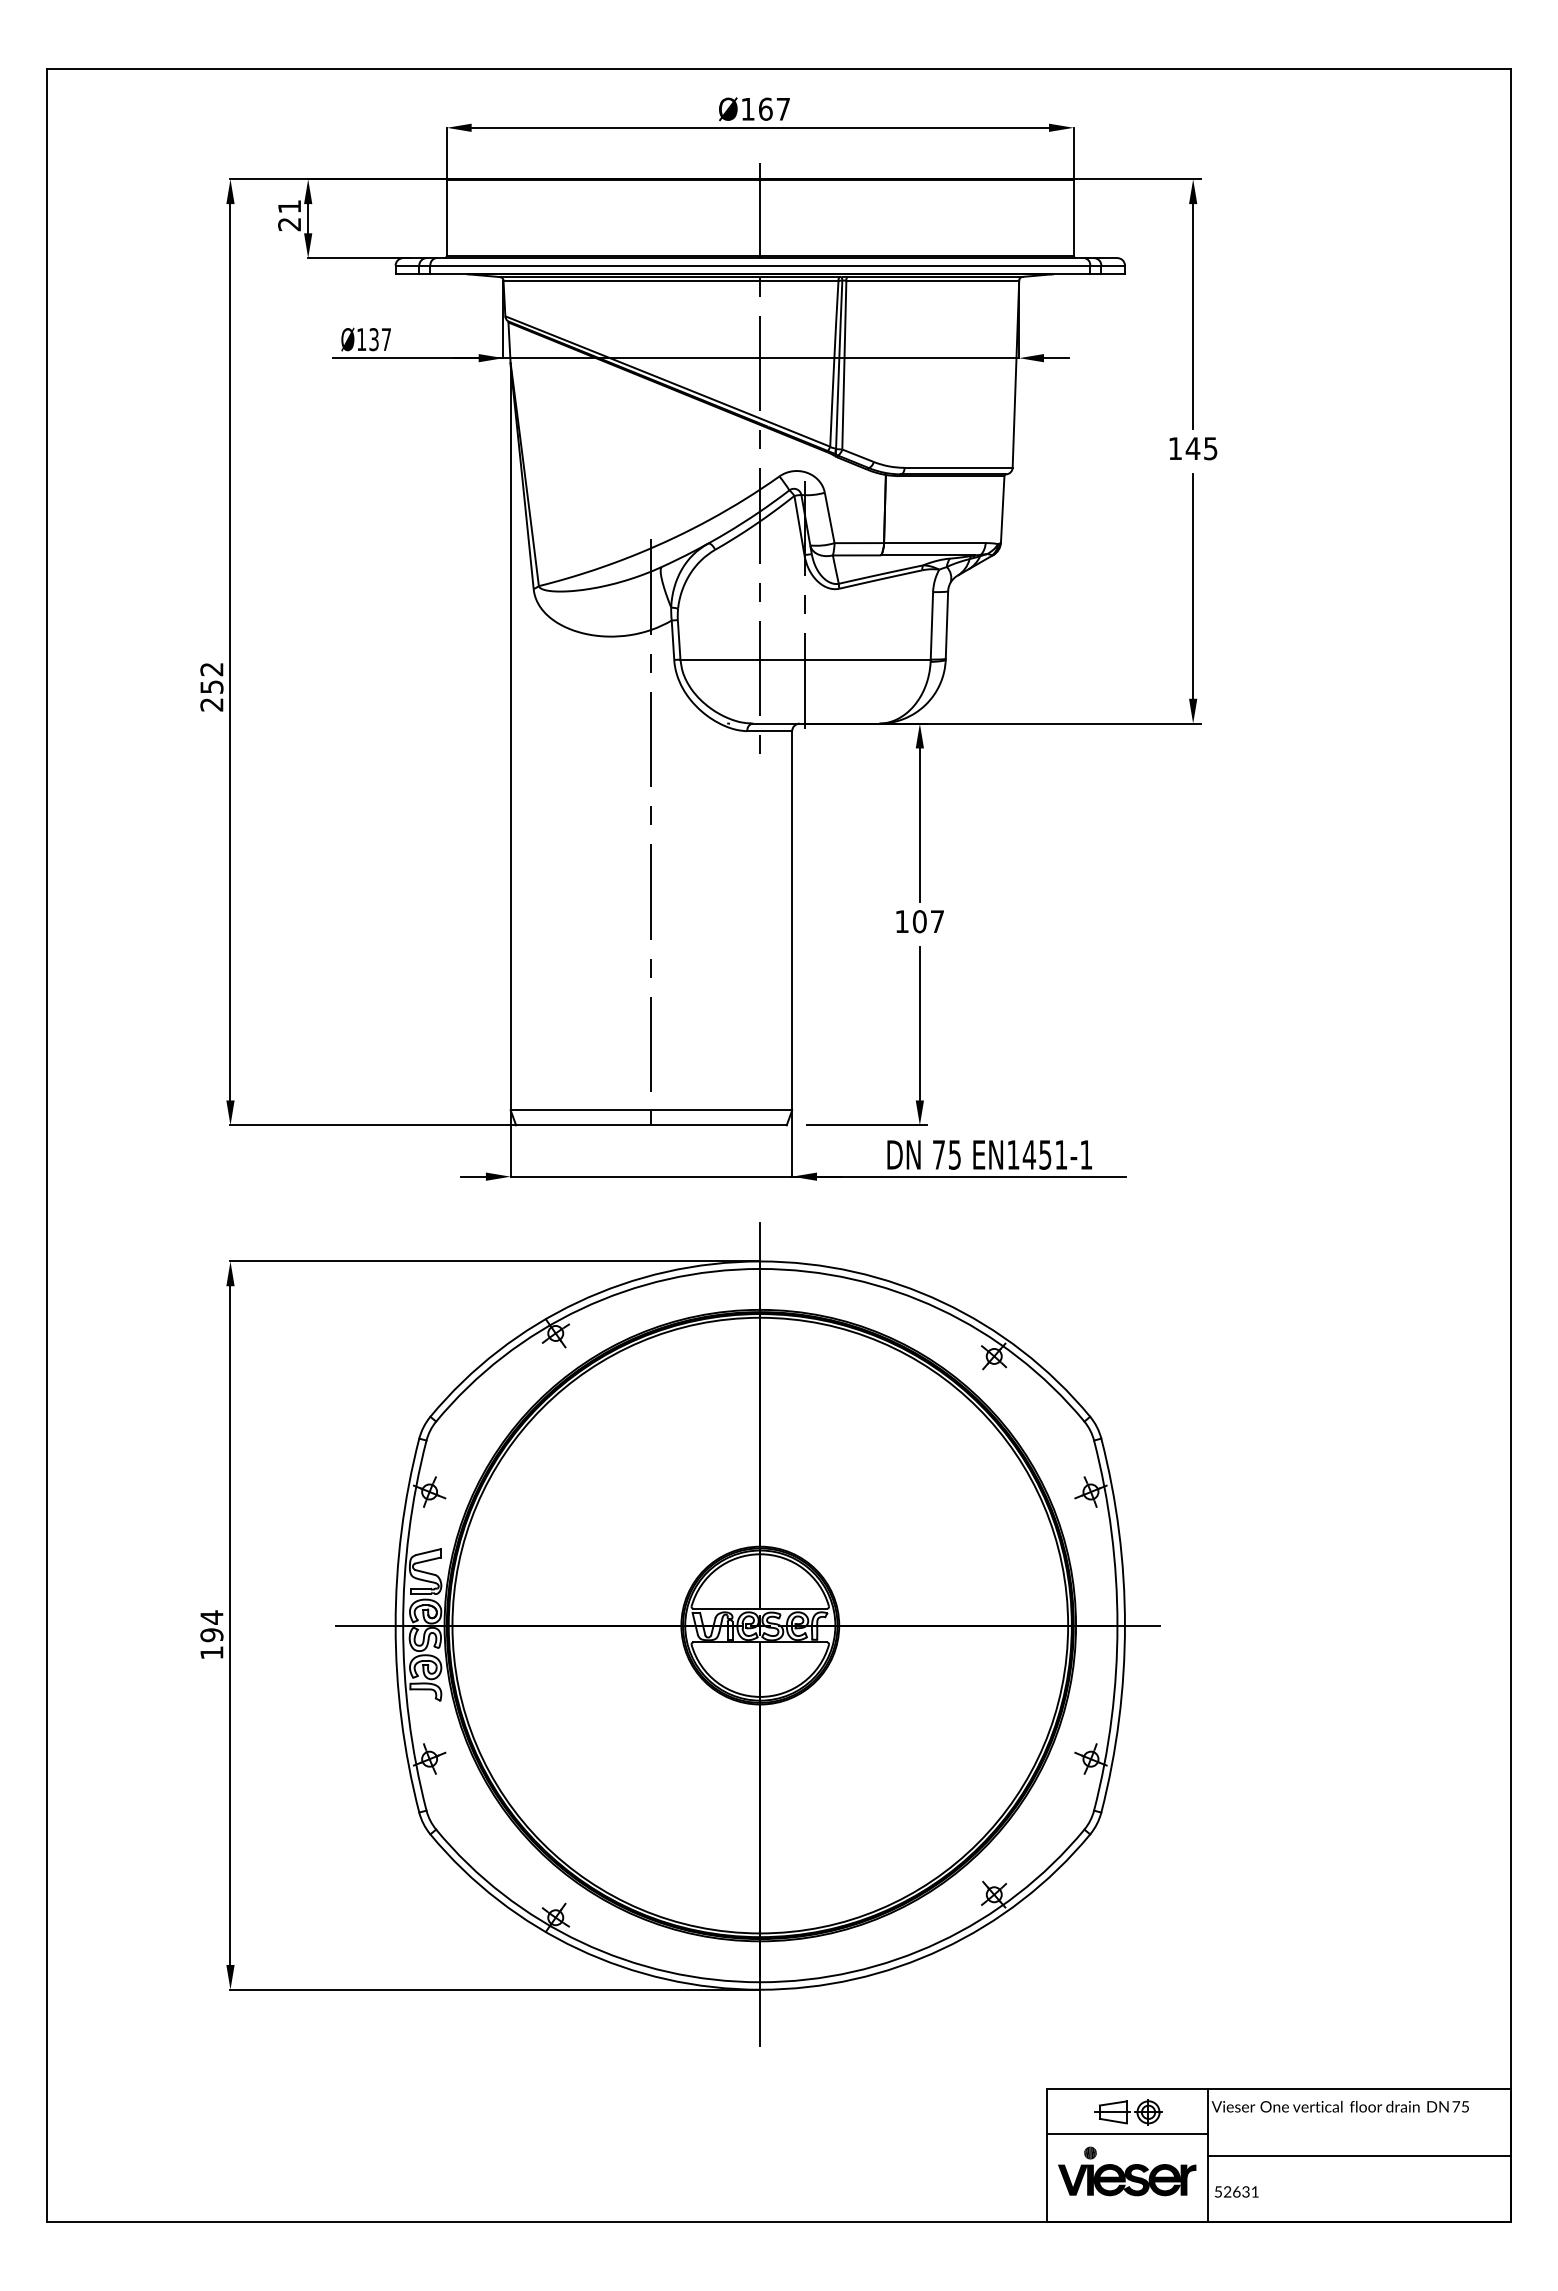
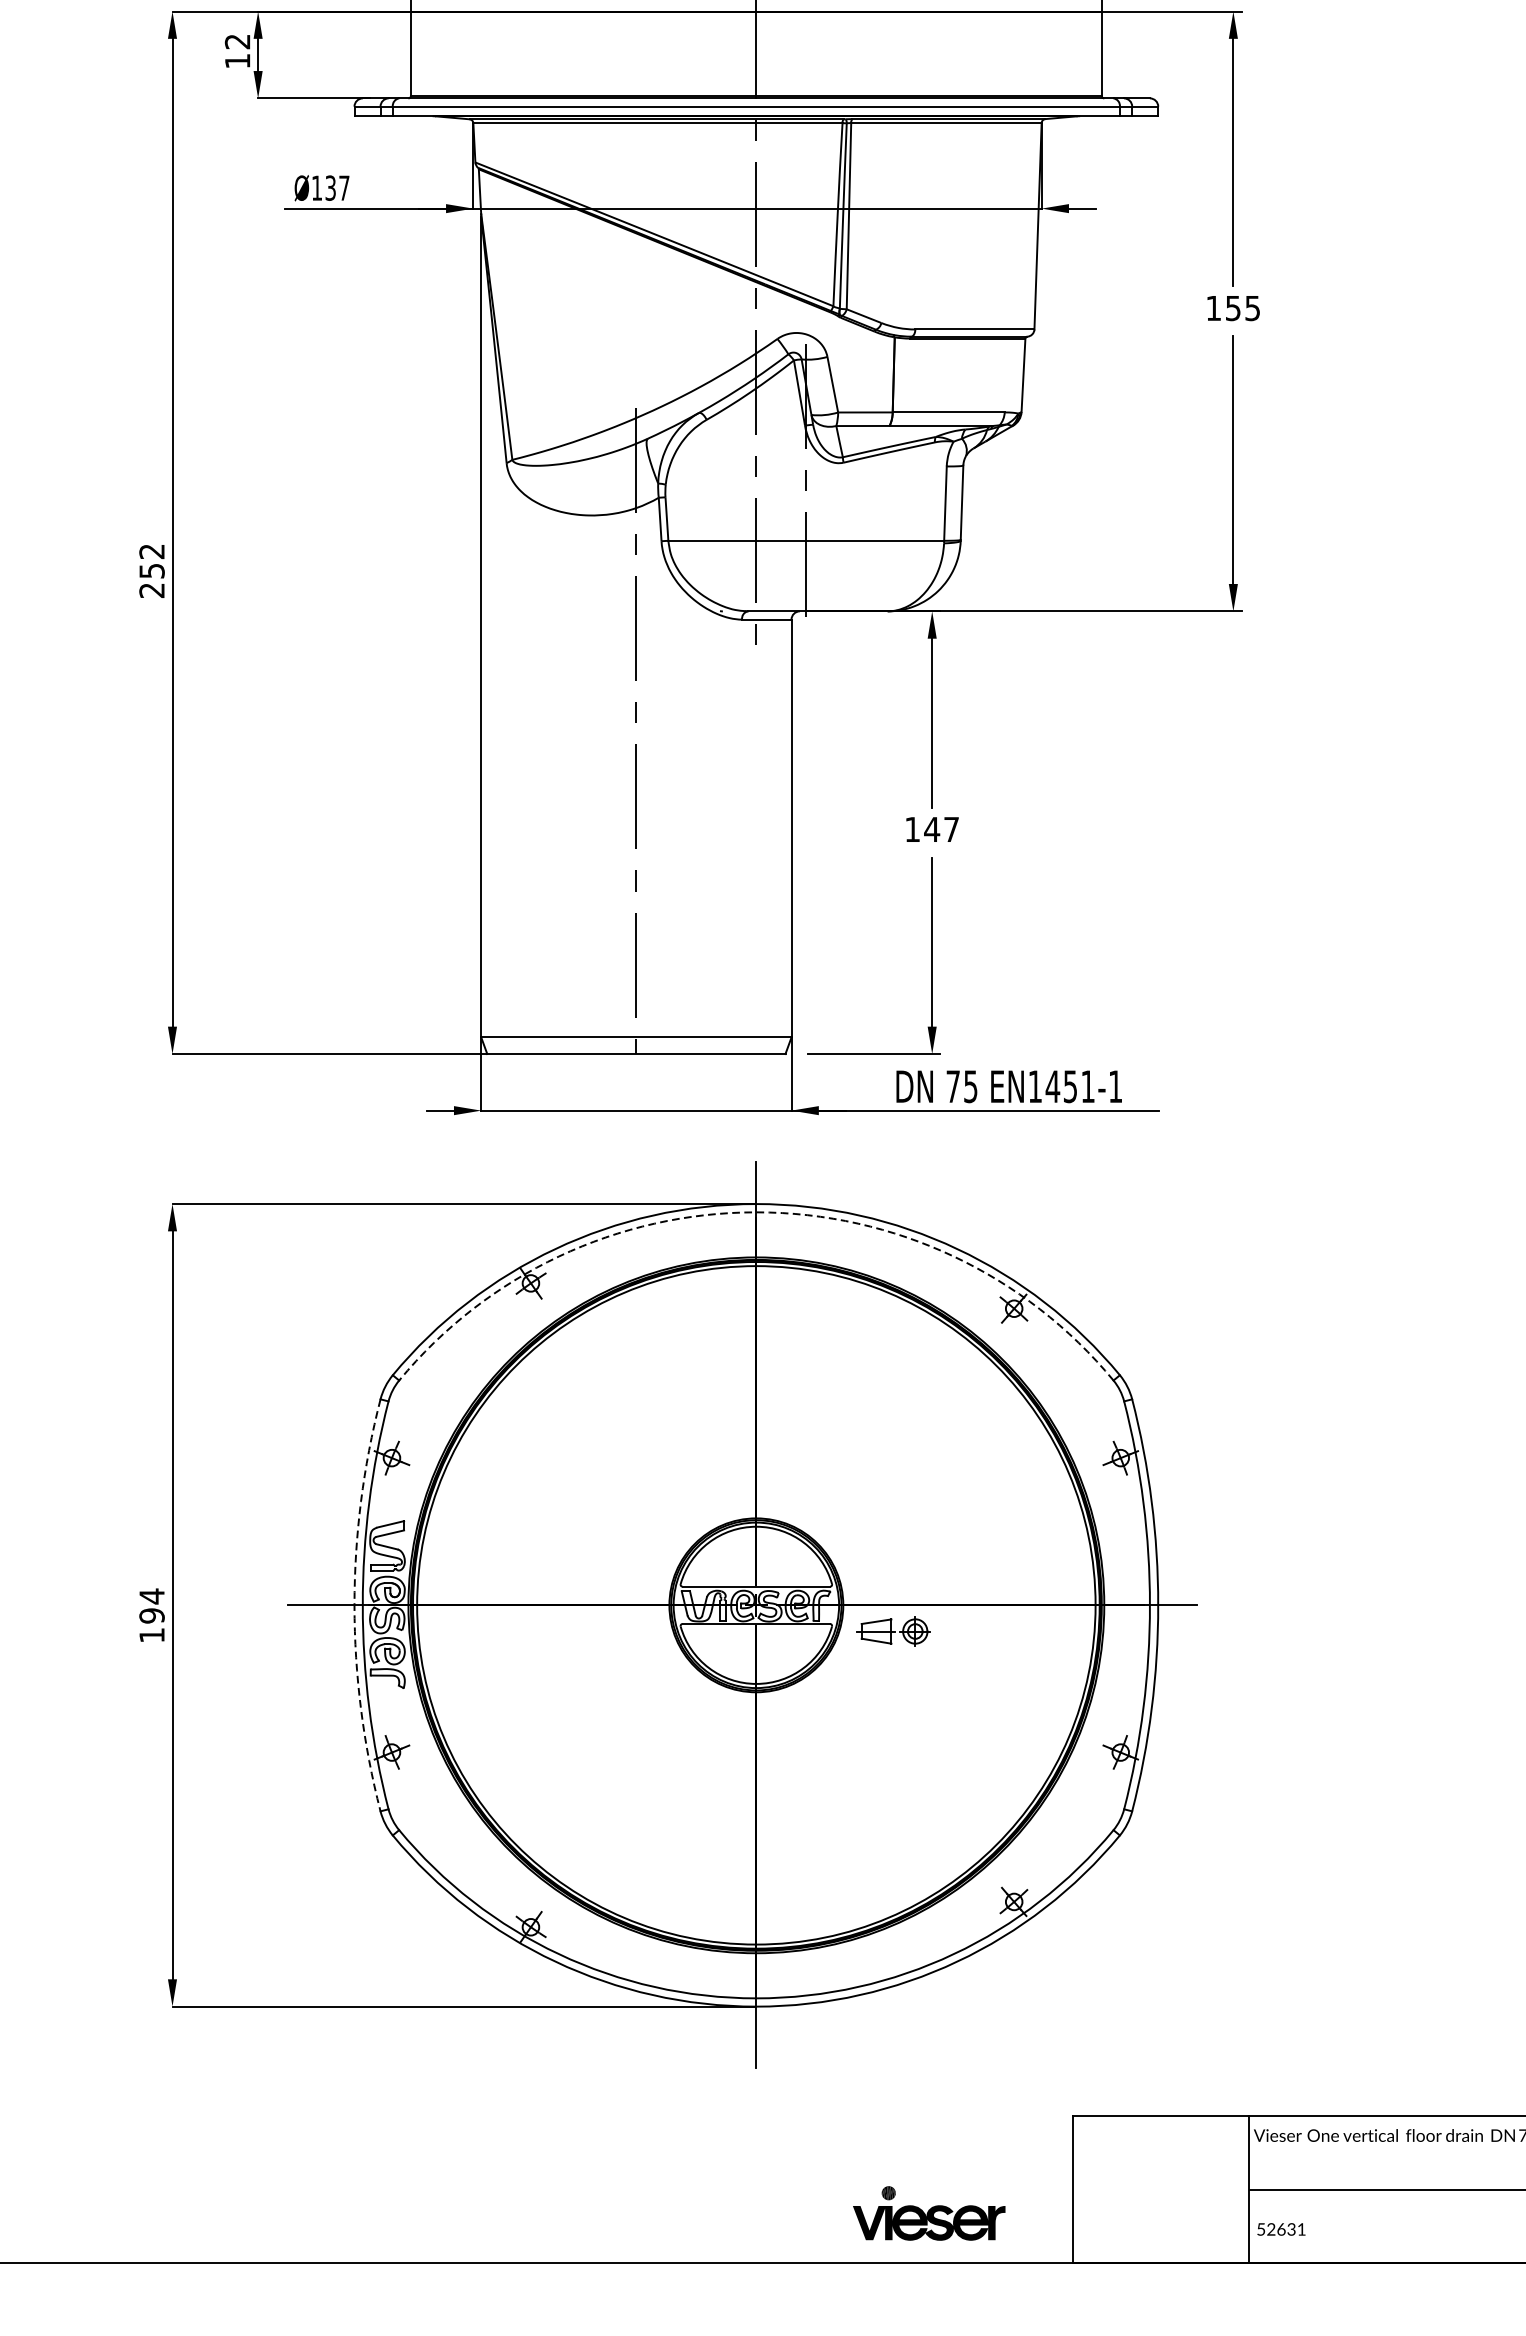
text: (289, 215) -> (237, 51), 21 -> 12
text: (1192, 448) -> (1232, 308), 145 -> 155
text: (919, 921) -> (931, 829), 107 -> 147
arc: (760, 1268) -> (756, 1211), solid -> dashed
arc: (395, 1625) -> (354, 1605), solid -> dashed
part: (1128, 2112) -> (893, 1631), moved
line: (1127, 2134) -> (1161, 2166), removed
part: (1127, 2171) -> (929, 2213), moved

